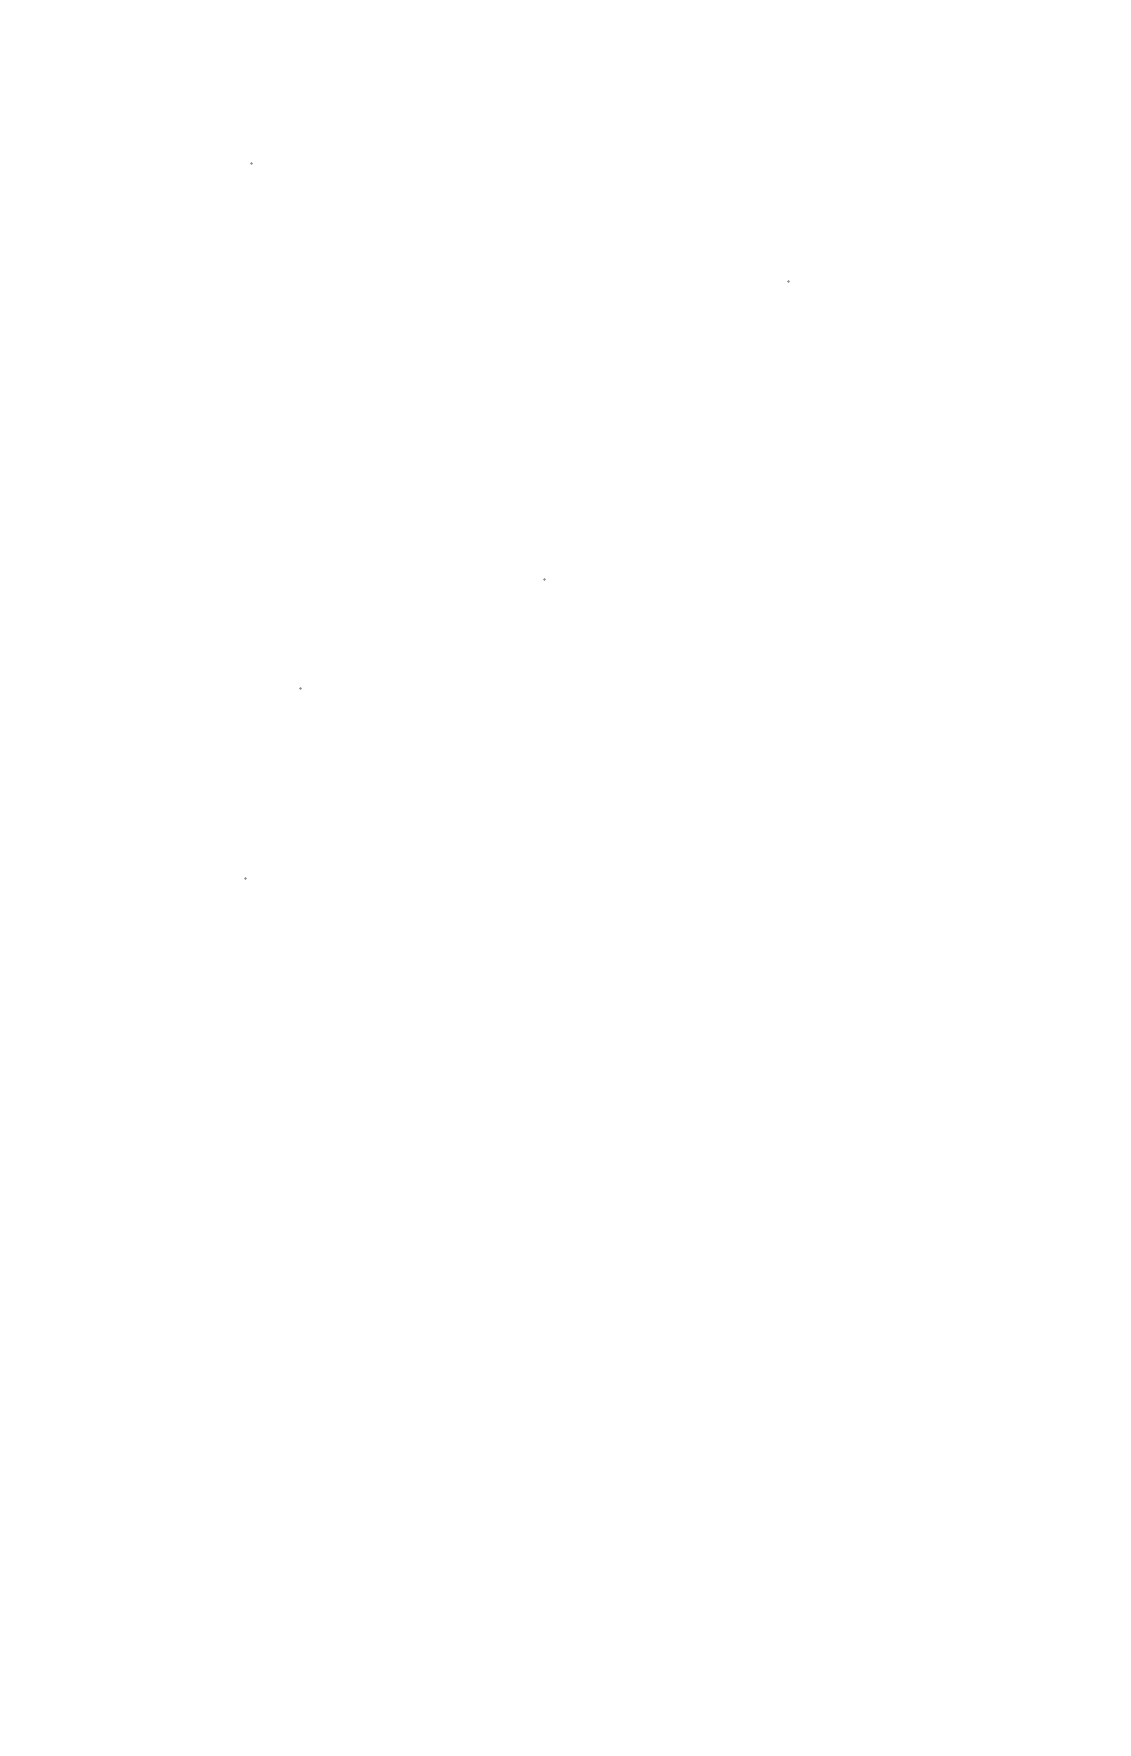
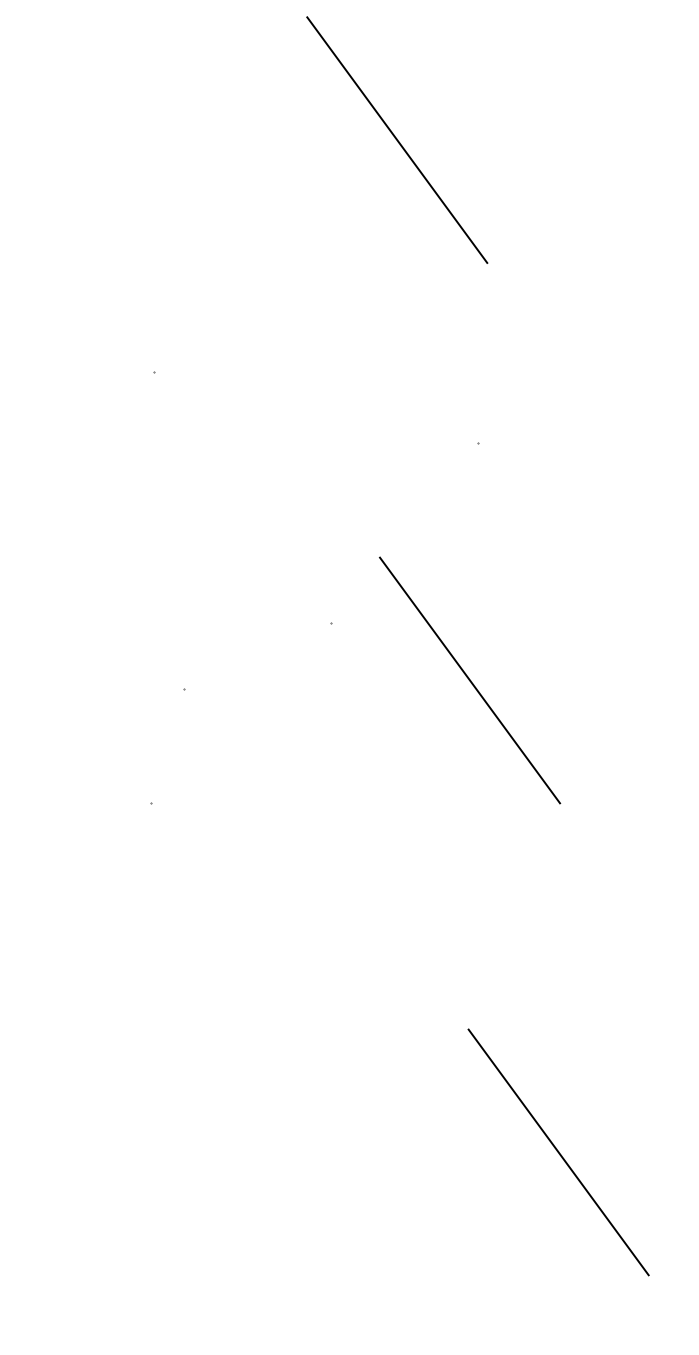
line: (775, 674) -> (470, 680), added
line: (920, 1456) -> (558, 1152), added

